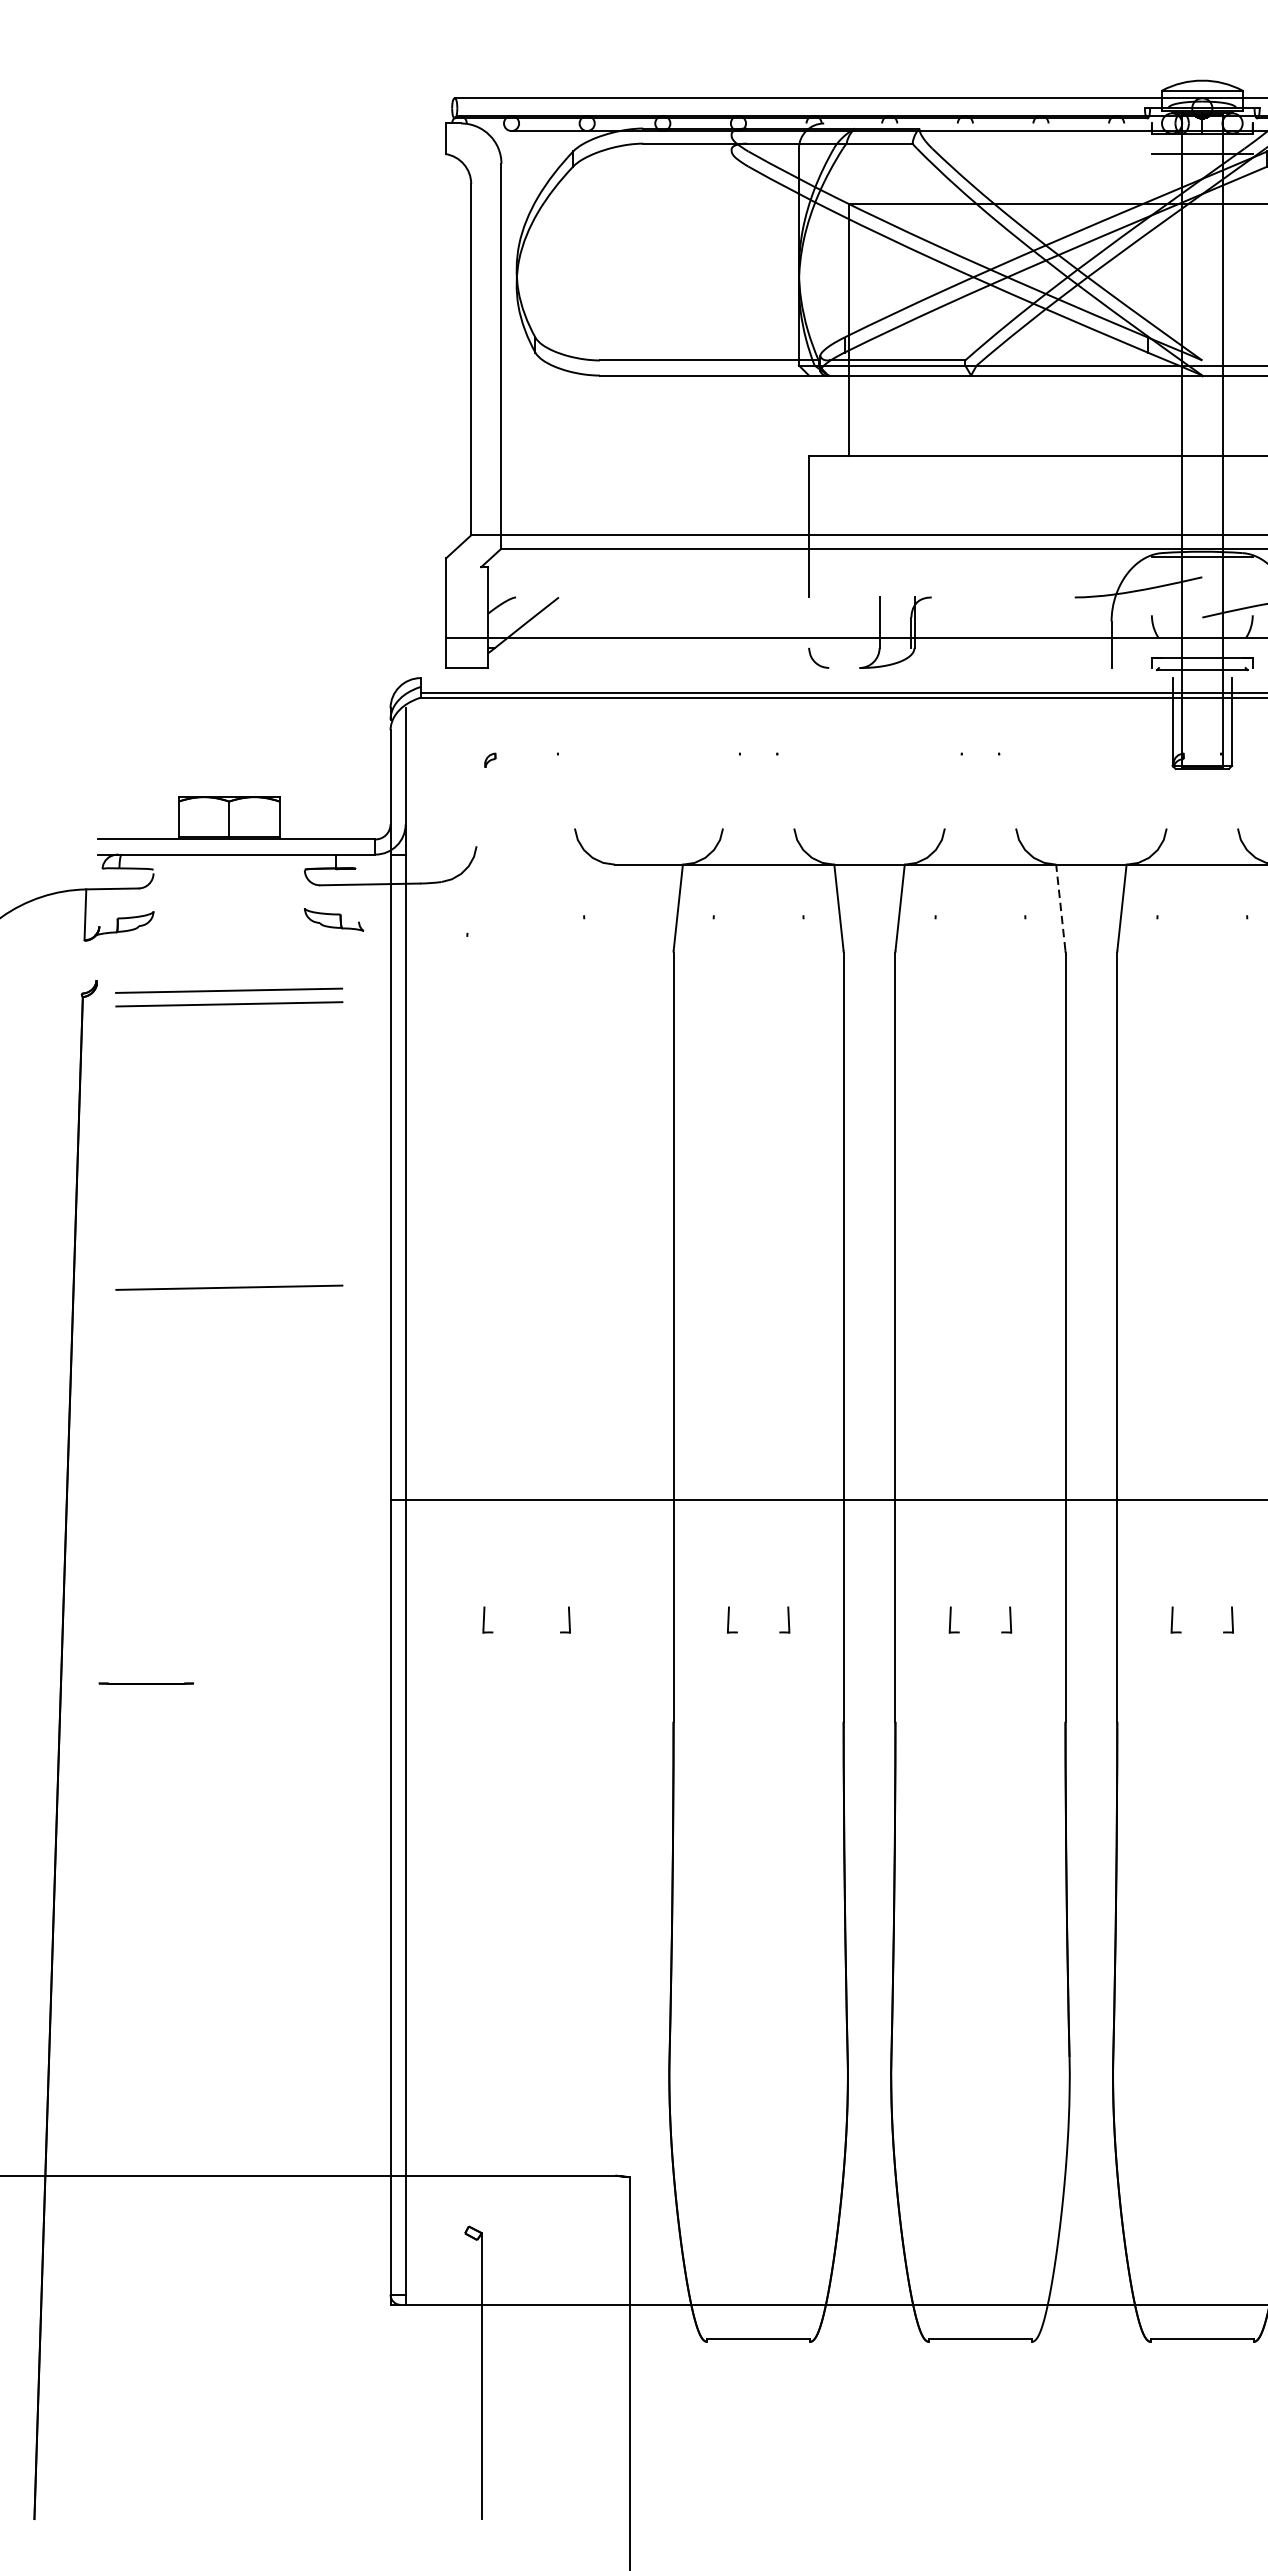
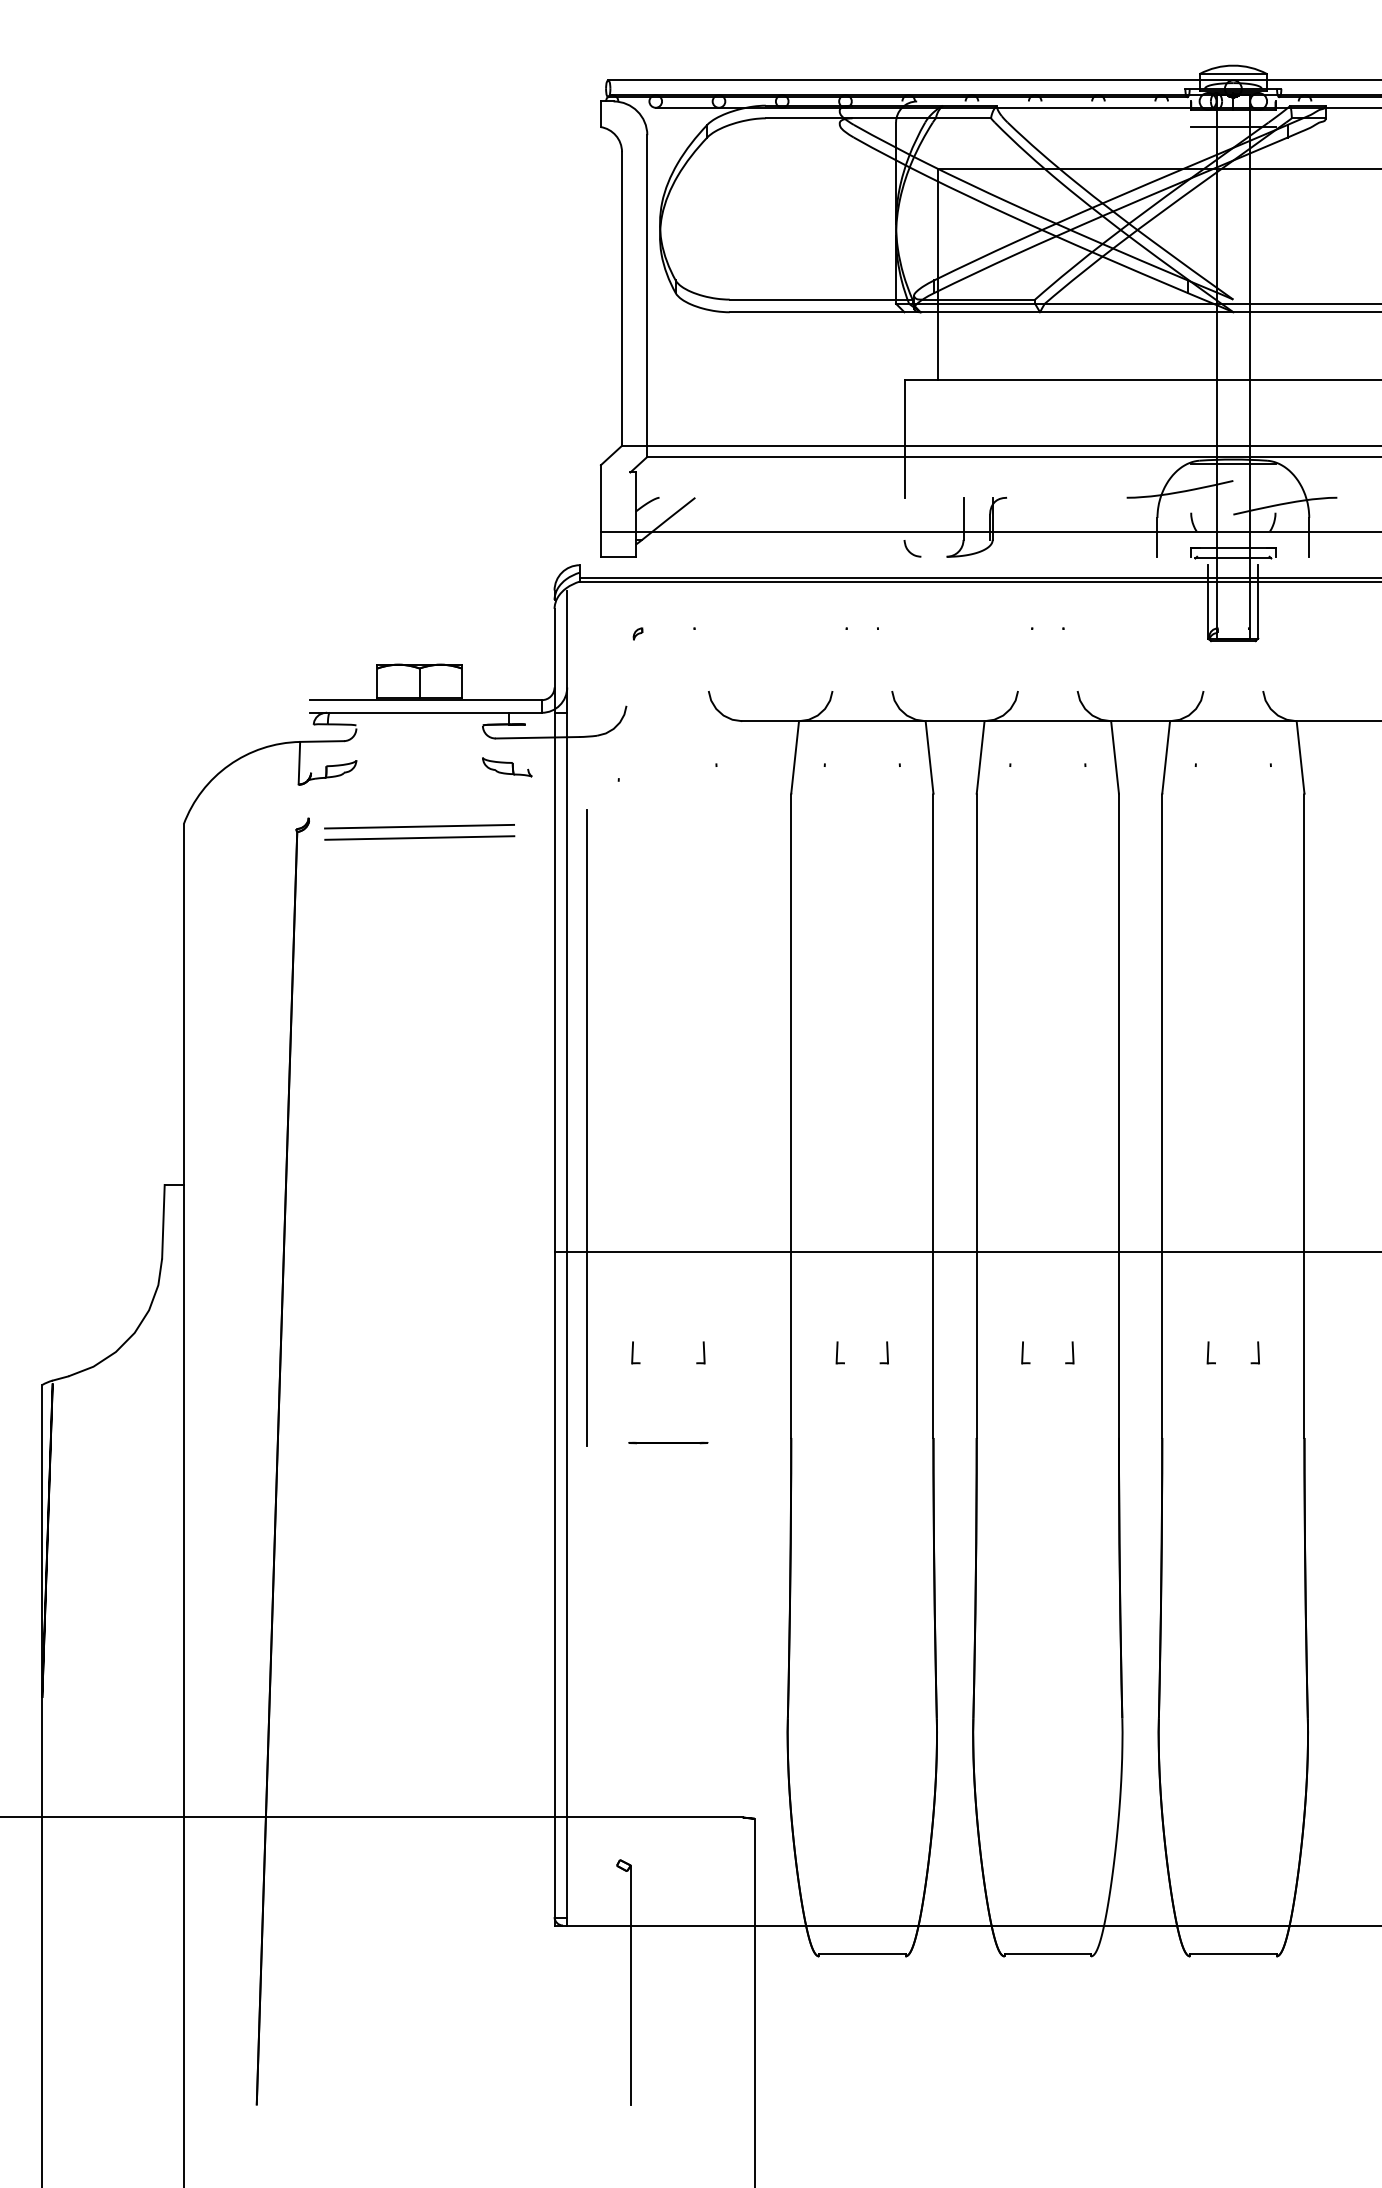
line: (1060, 906) -> (1114, 756), dashed -> solid
line: (229, 1287) -> (419, 1074), removed
line: (429, 1350) -> (587, 1127), added
part: (146, 1682) -> (668, 1442), moved

